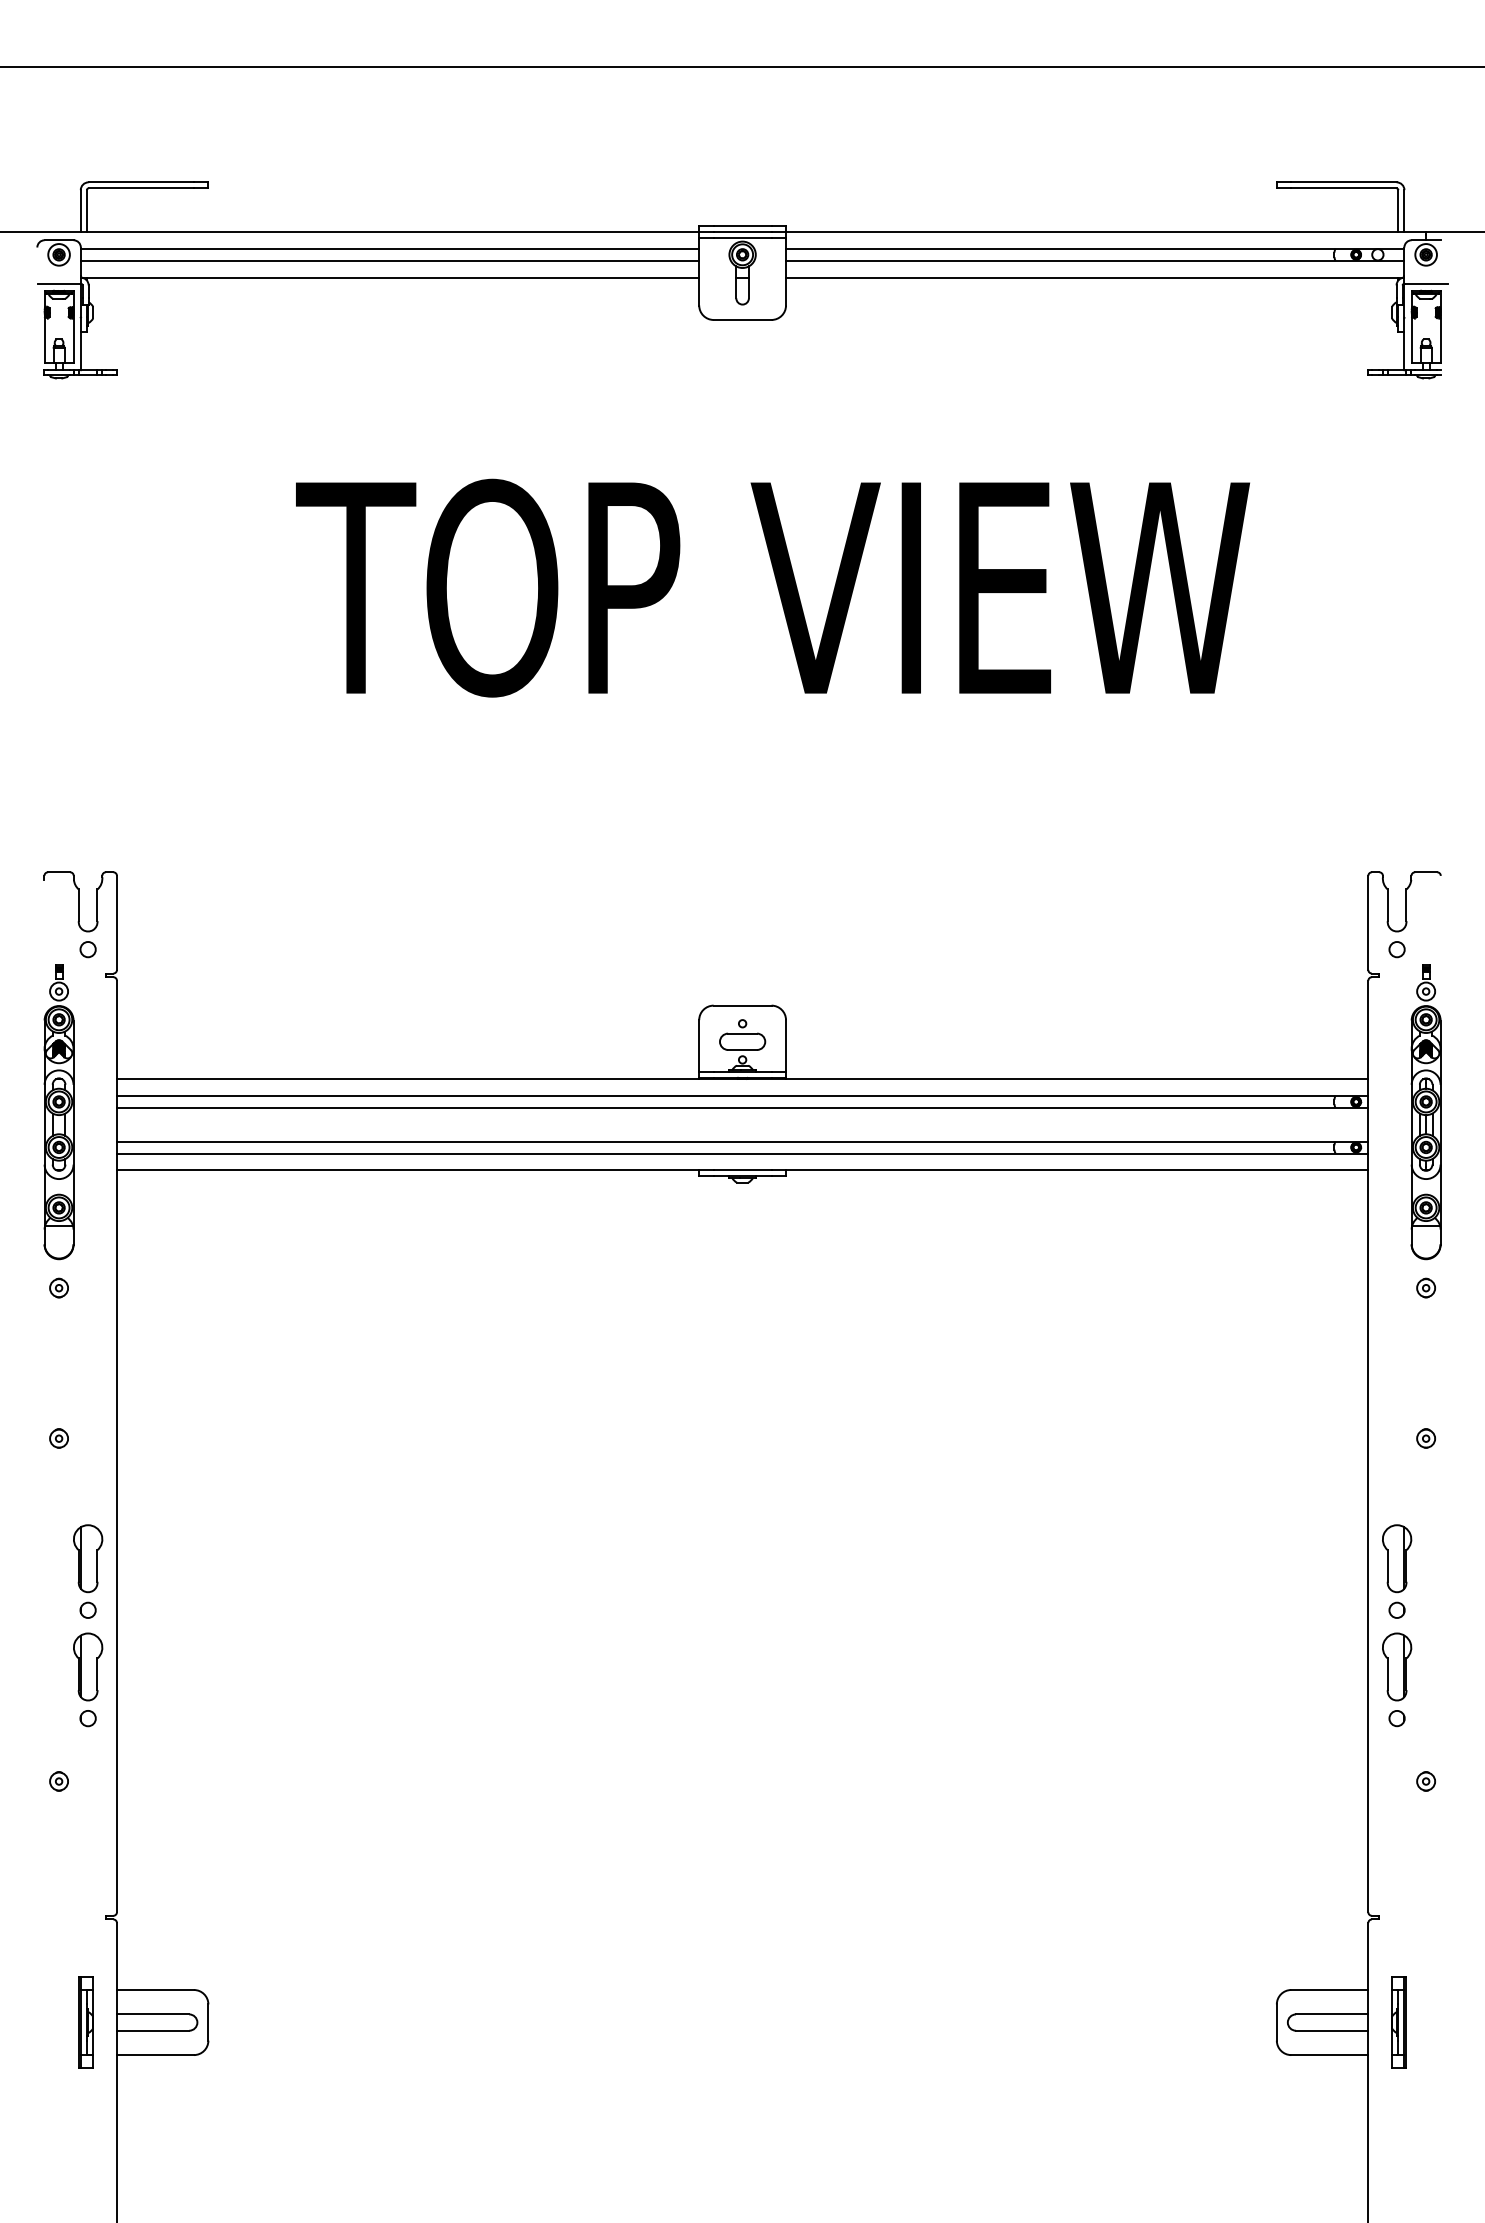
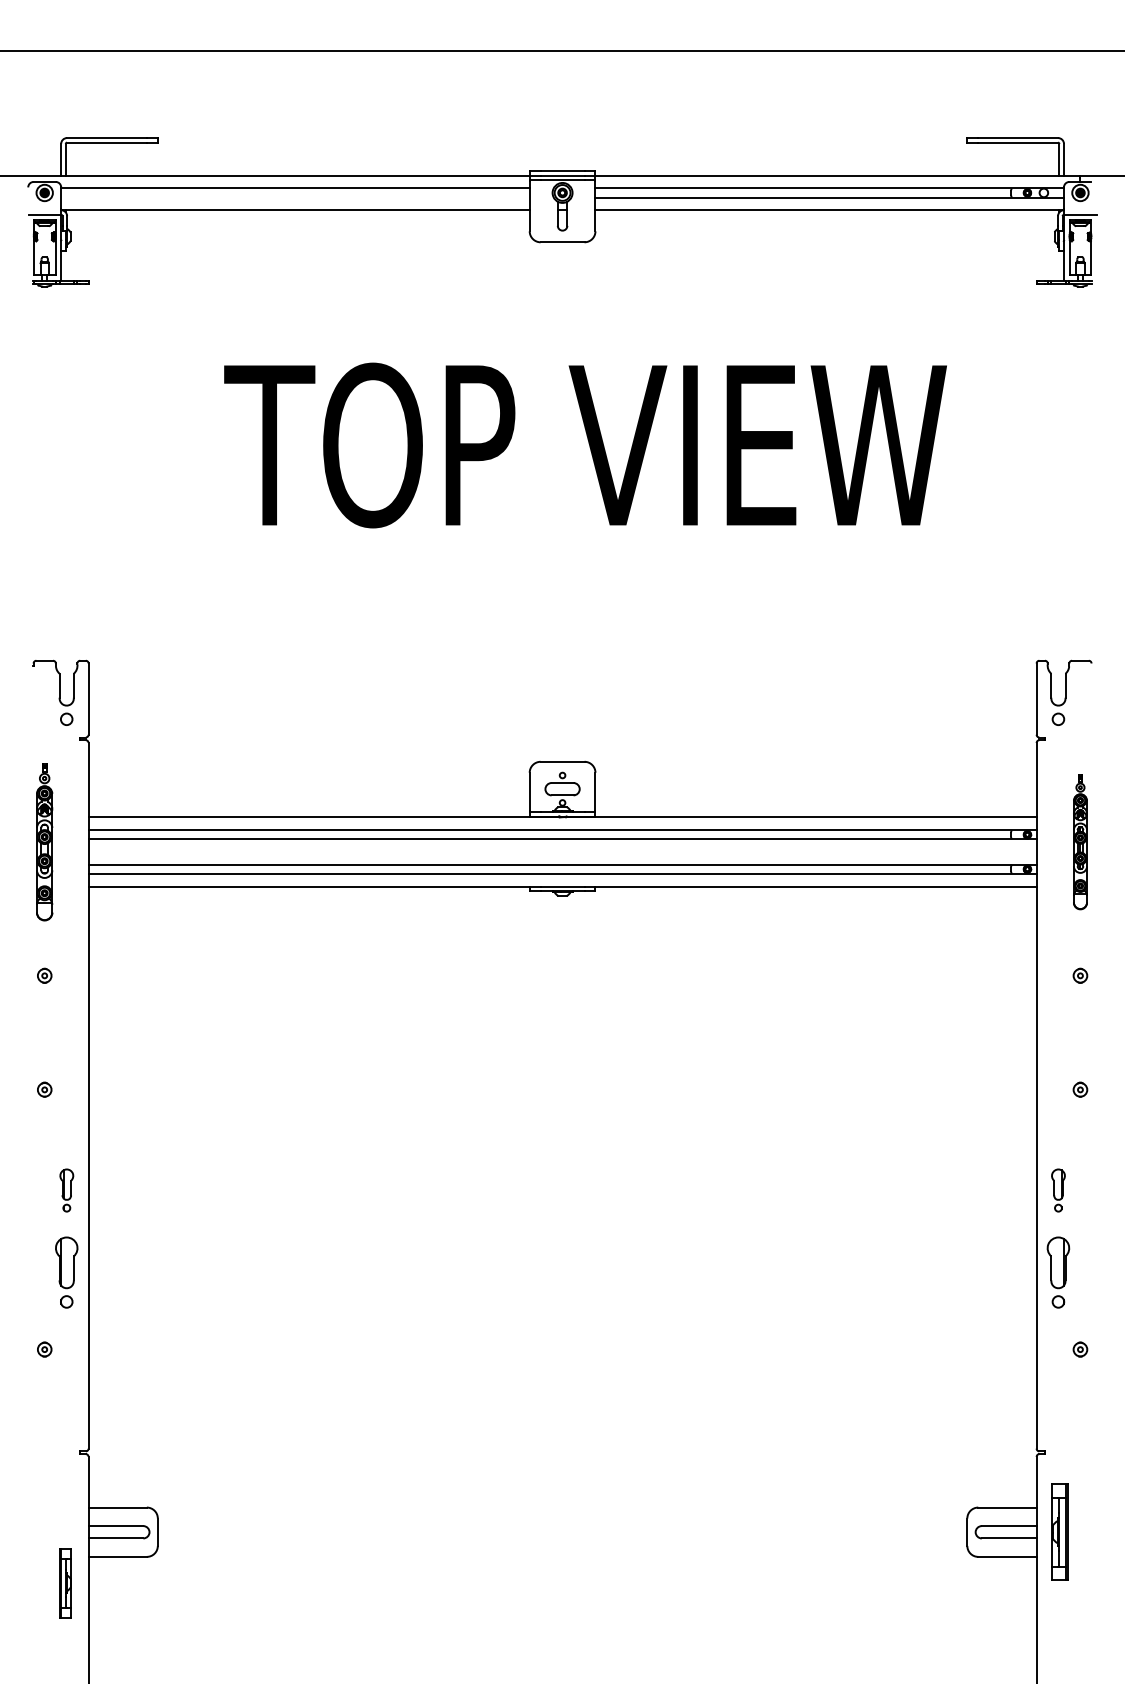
line: (390, 260) -> (295, 197), removed
part: (58, 1112) -> (44, 842), size x0.7
part: (1426, 1112) -> (1080, 842), size x0.6
part: (87, 1571) -> (66, 1190), size x0.6
part: (1397, 1571) -> (1058, 1190), size x0.6
part: (86, 2022) -> (65, 1583), moved
part: (1398, 2022) -> (1059, 1532), size x1.4

